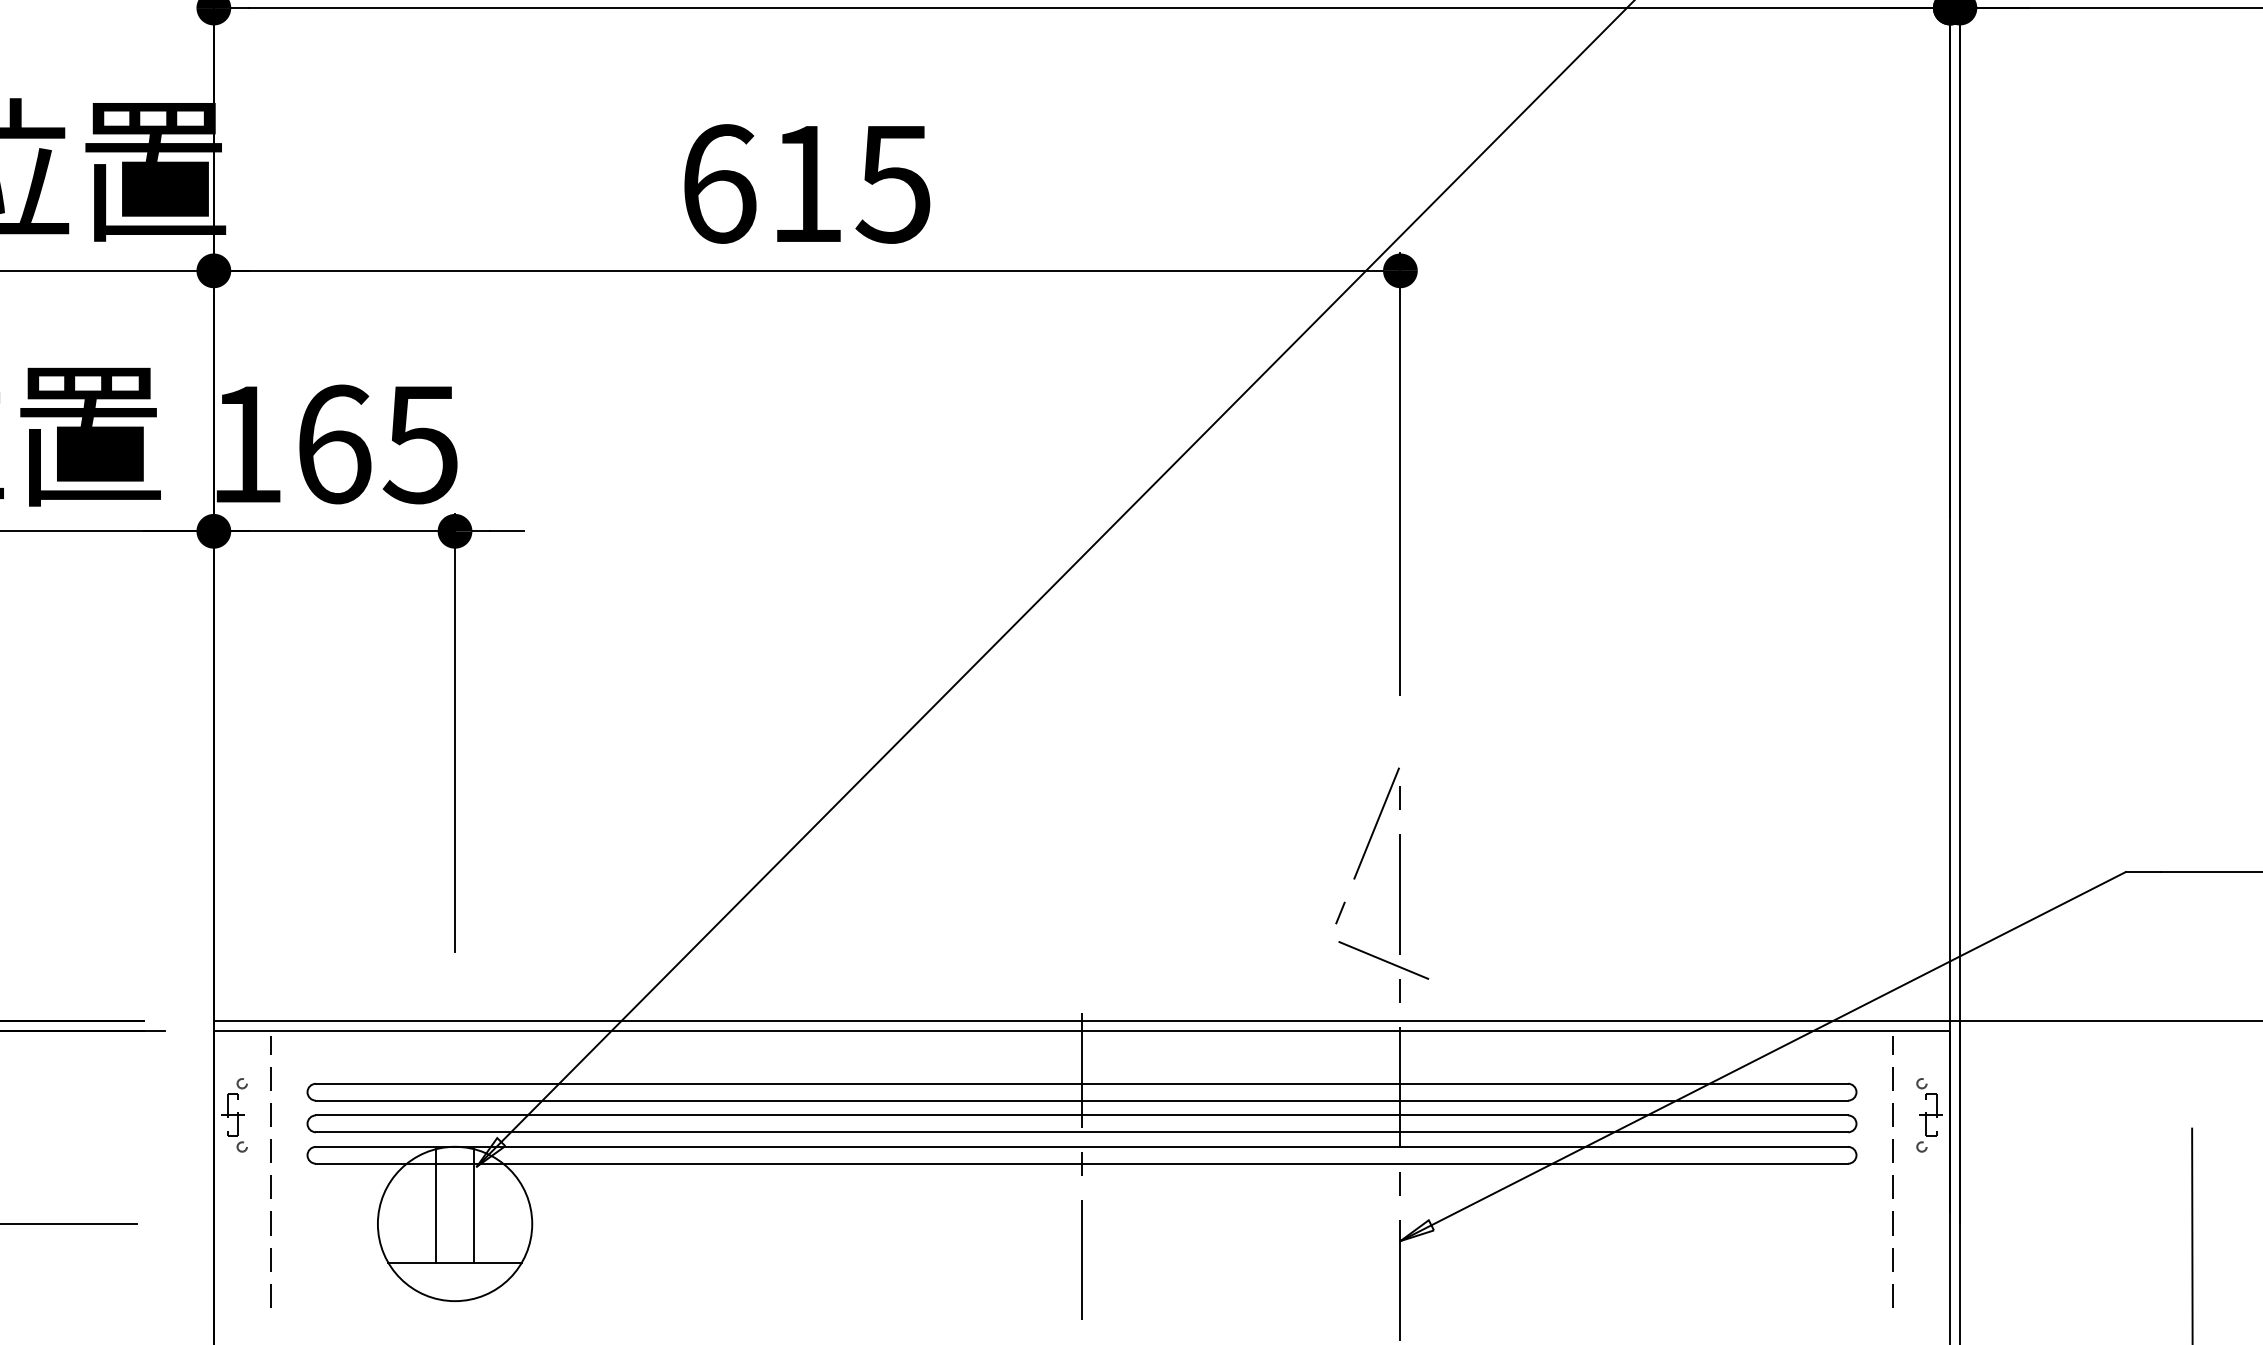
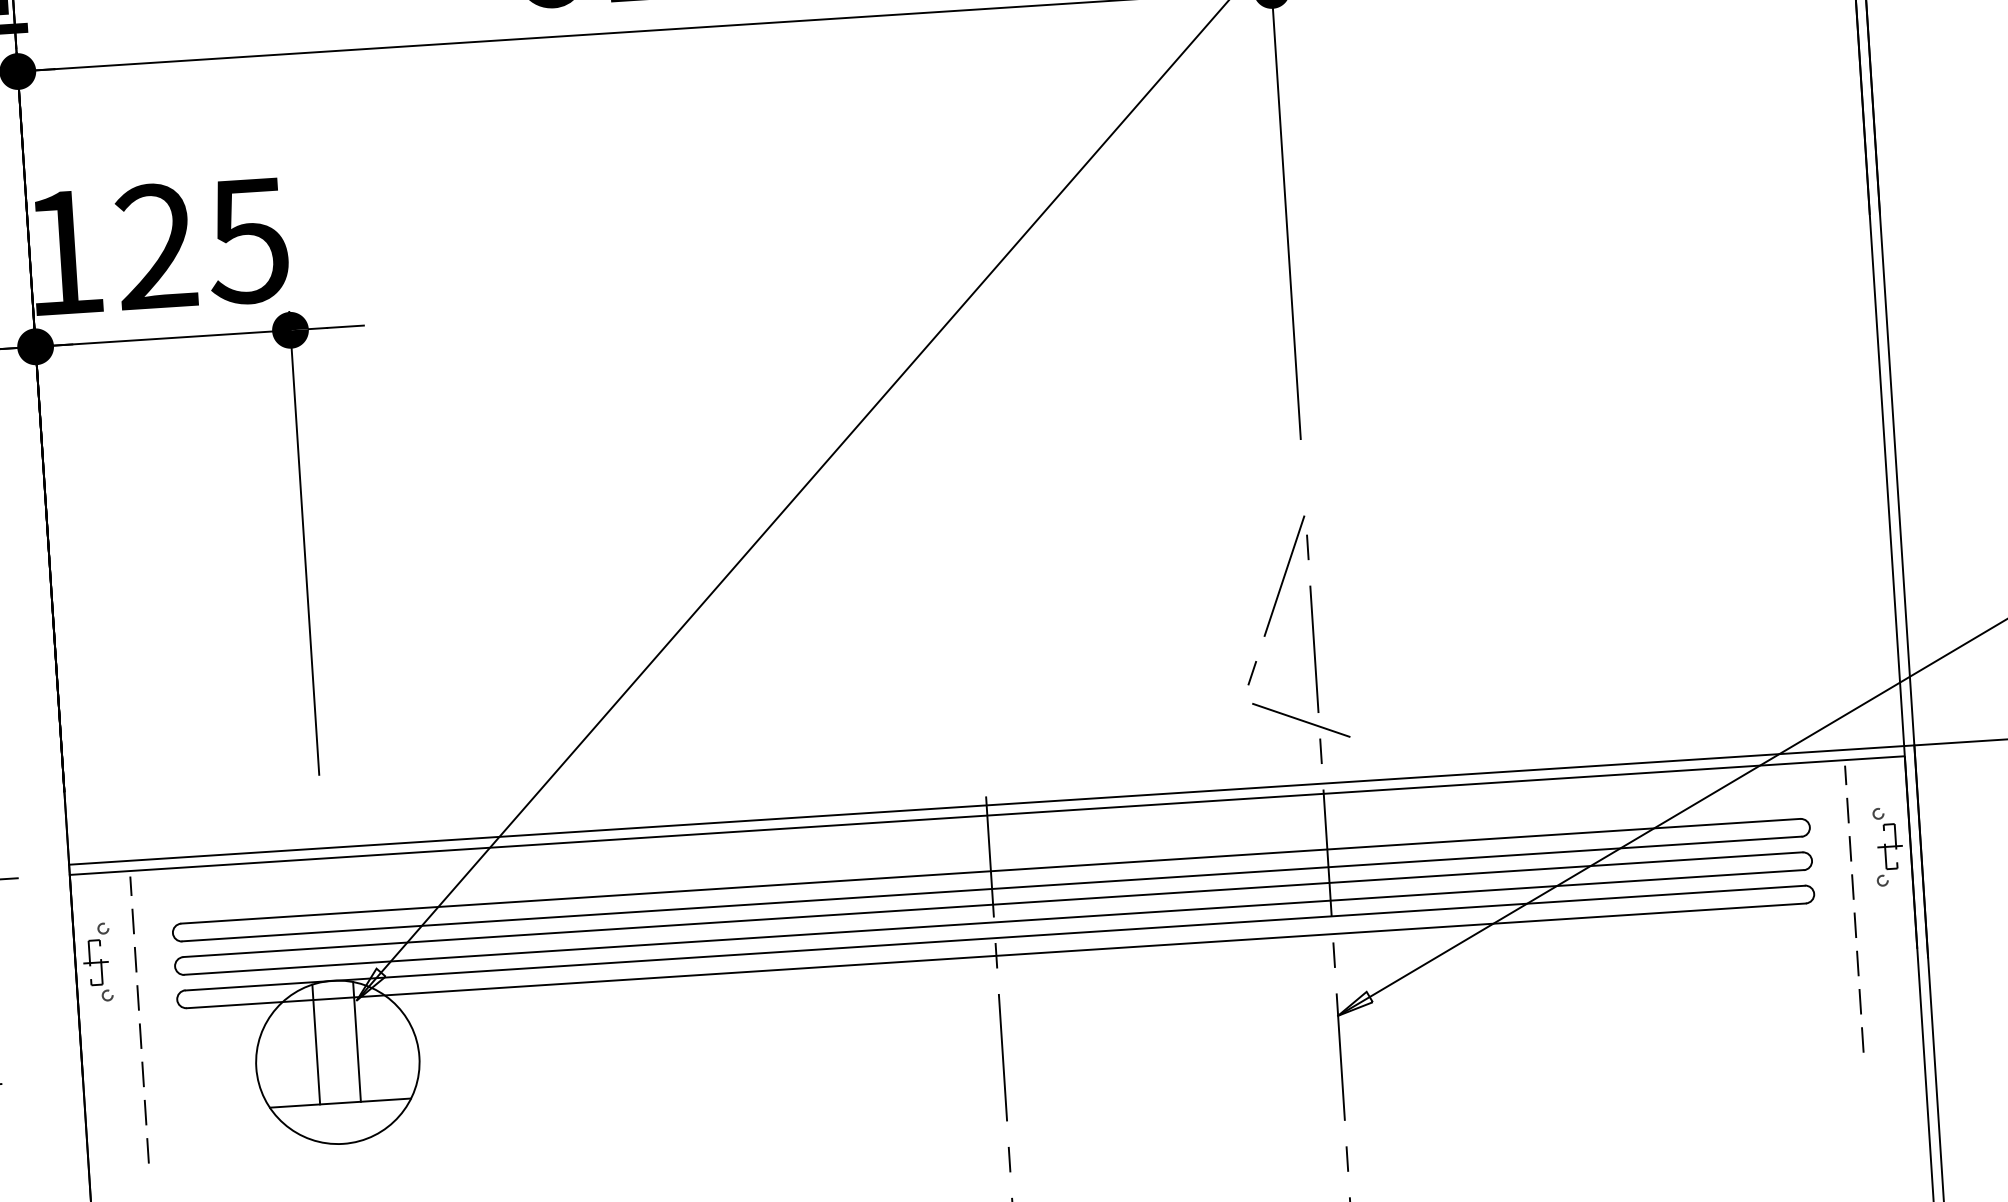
text: (334, 444) -> (157, 246), 165 -> 125

